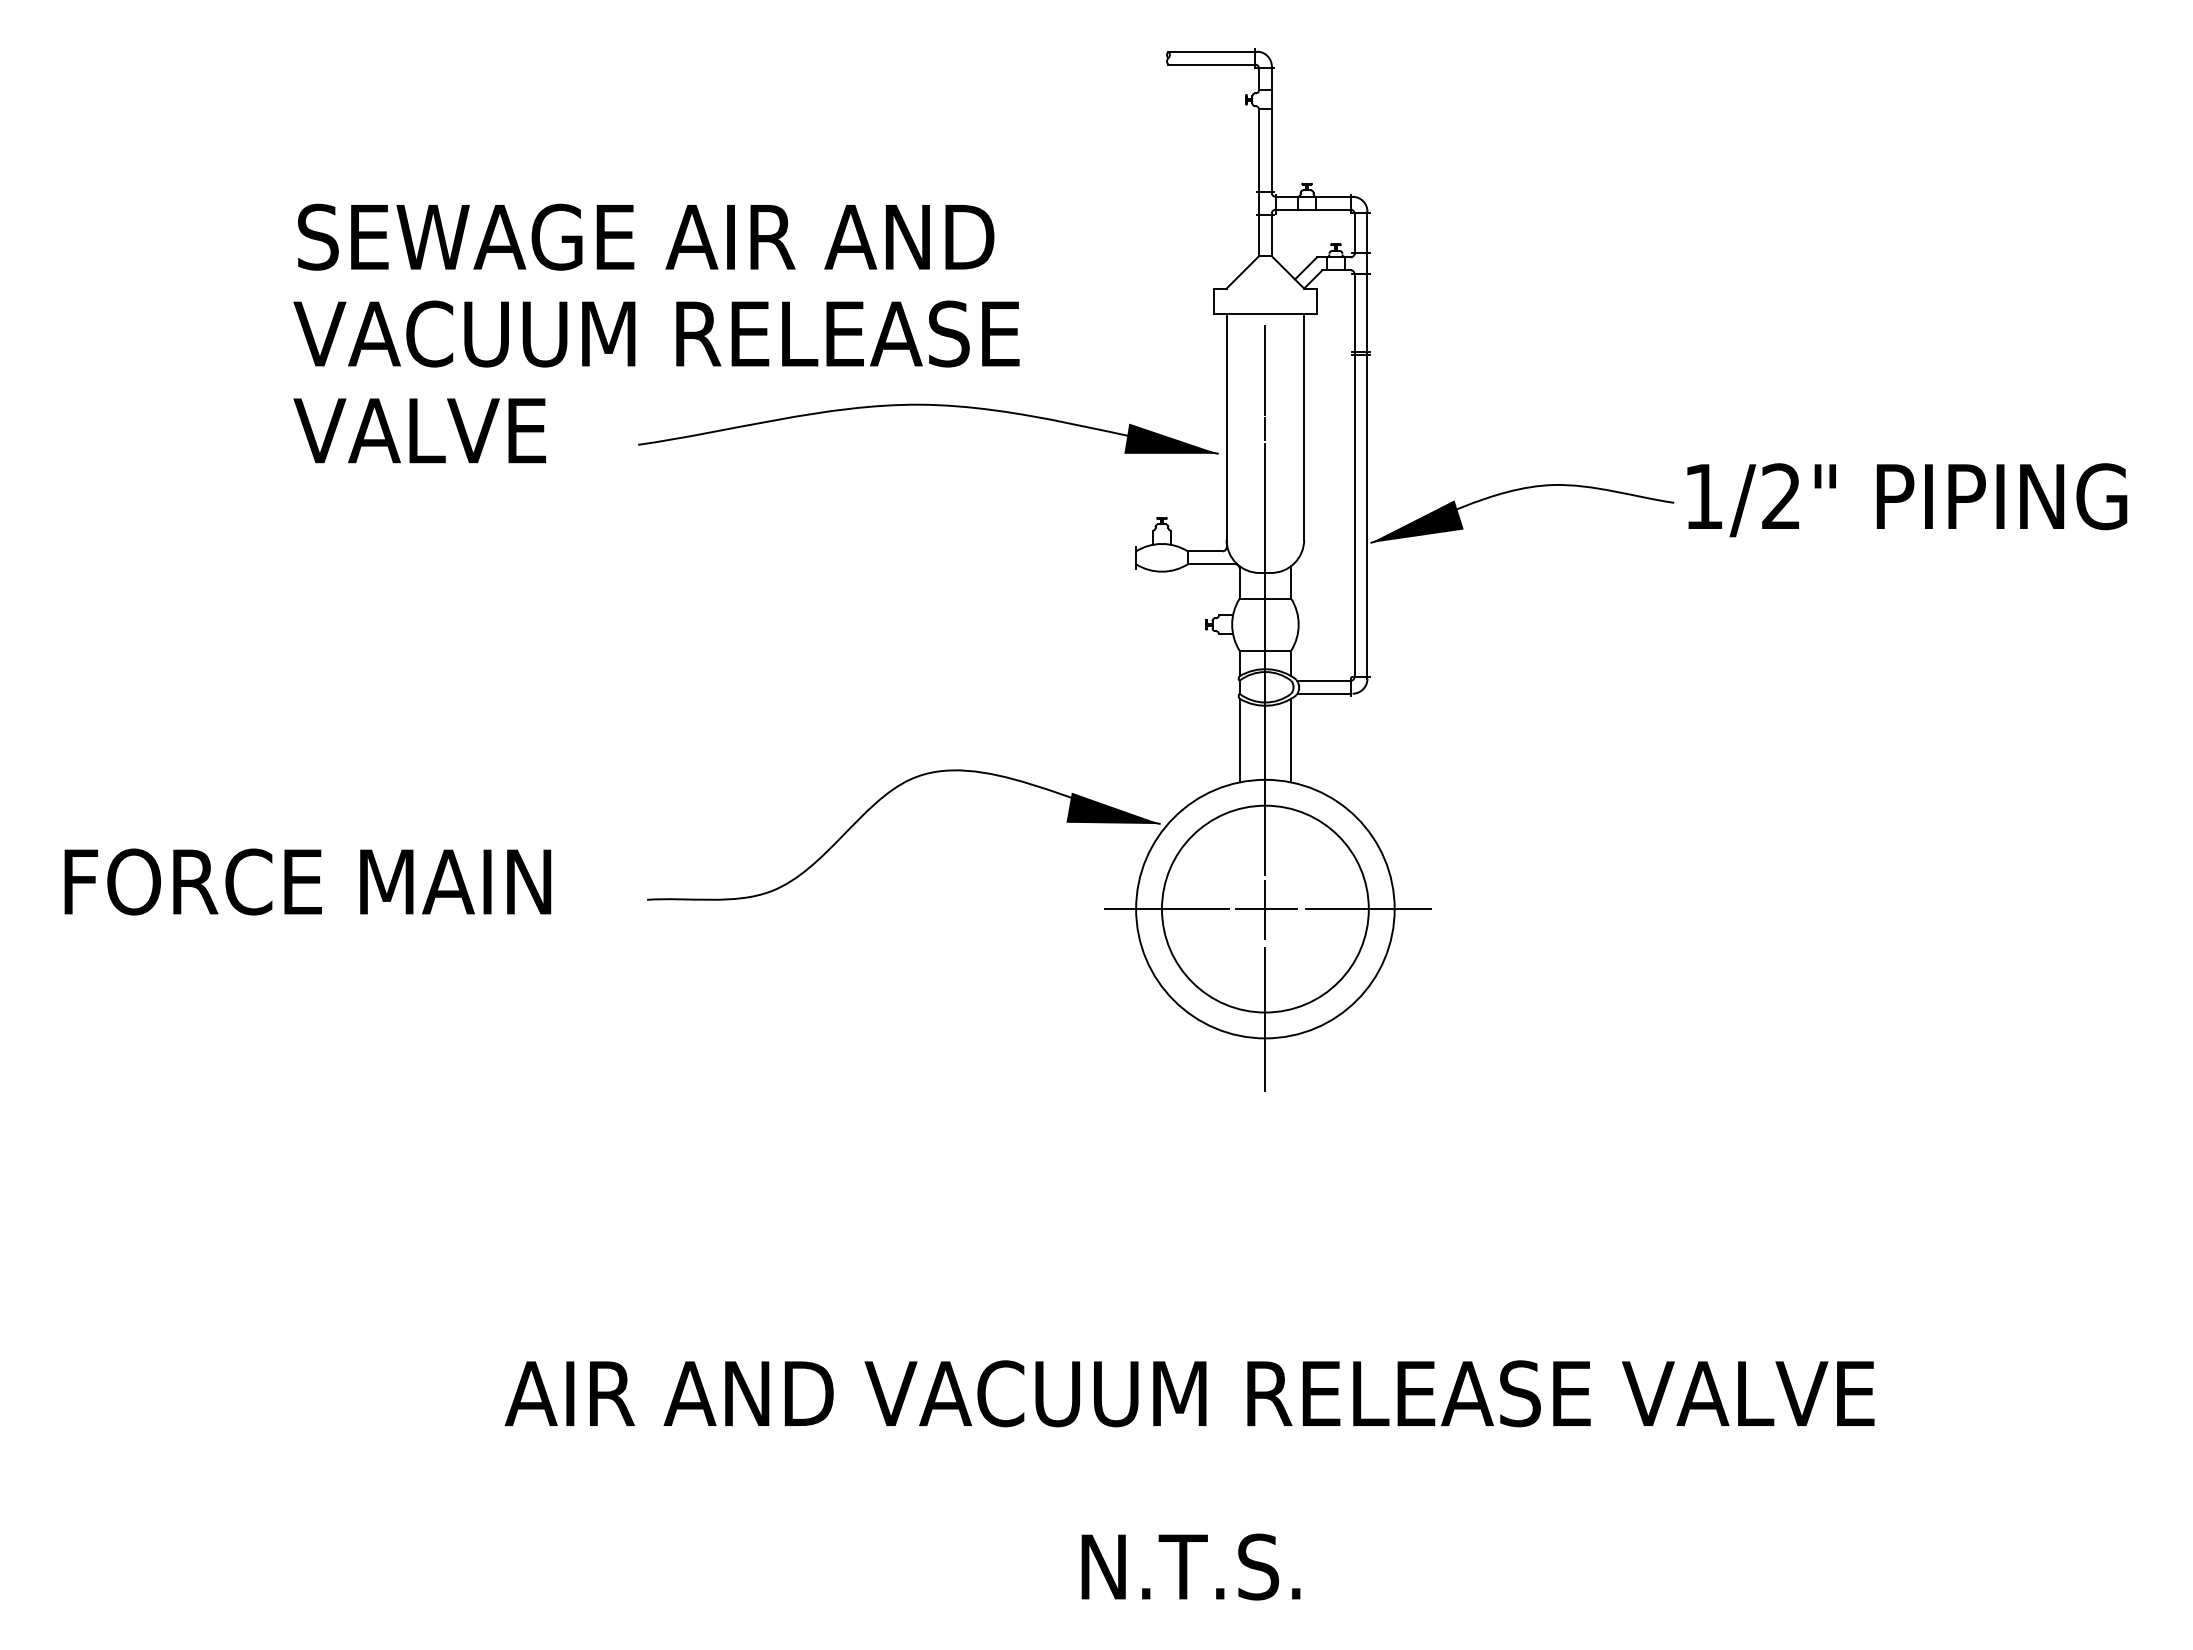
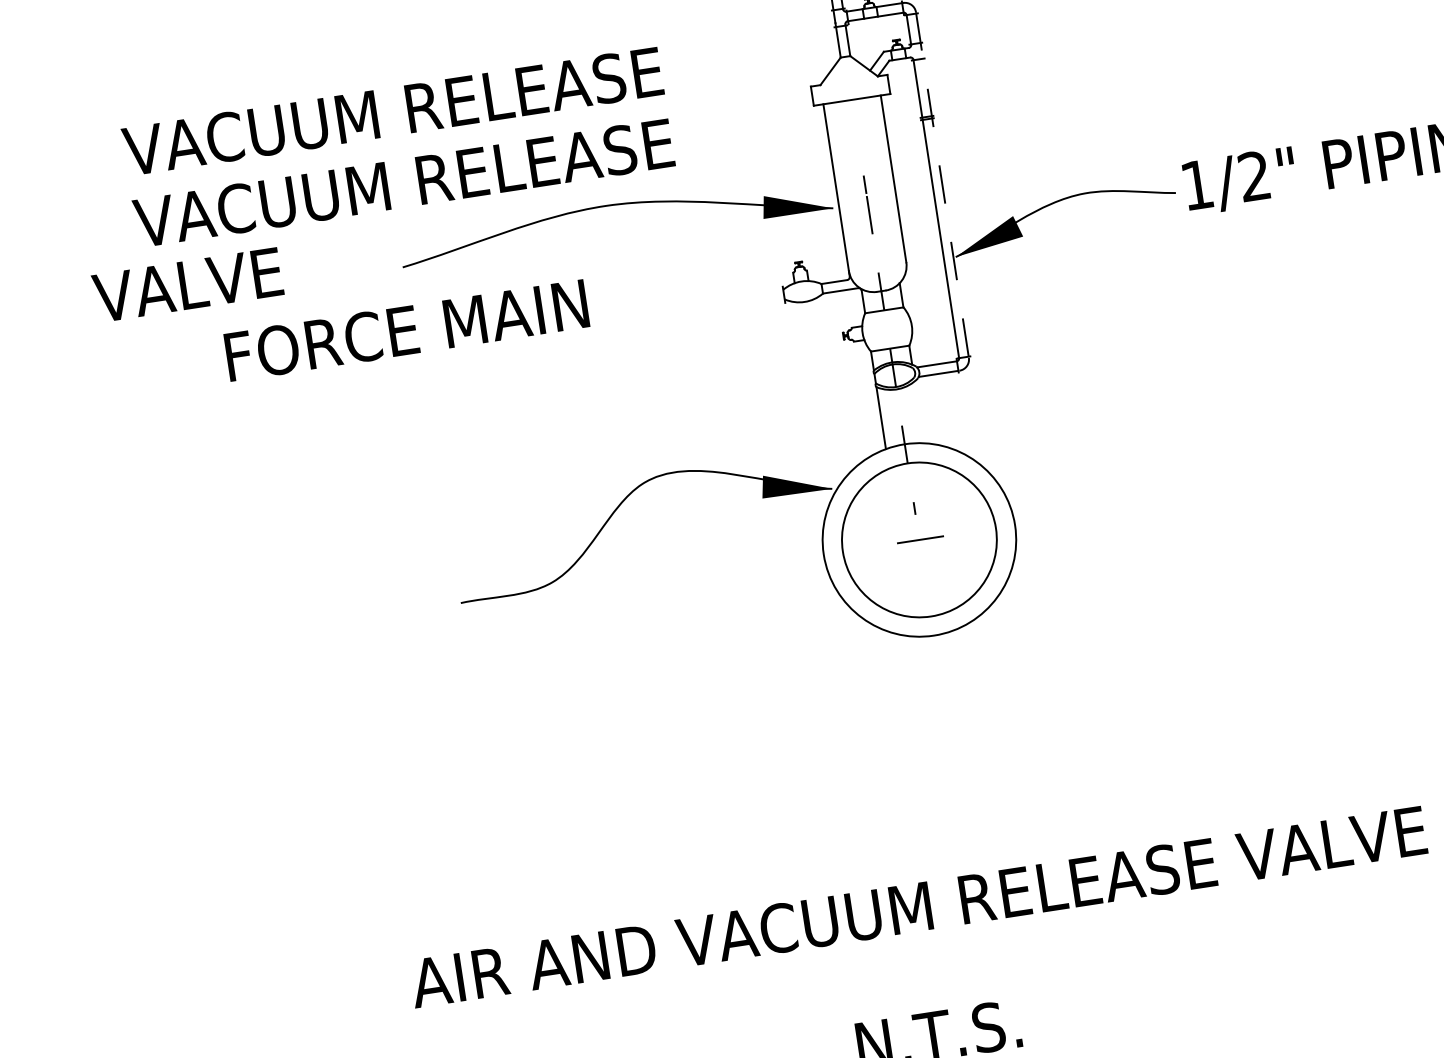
text: (656, 236) -> (392, 111), SEWAGE AIR AND -> VACUUM RELEASE
line: (1265, 370) -> (858, 141), removed
text: (419, 430) -> (187, 284), moved
line: (1367, 445) -> (942, 185), solid -> dashed
line: (1265, 660) -> (891, 355), solid -> dashed
line: (1291, 740) -> (919, 412), removed
text: (307, 881) -> (406, 330), moved
line: (1166, 909) -> (846, 551), removed
line: (1265, 909) -> (919, 540), removed
line: (1368, 909) -> (995, 528), removed
line: (1265, 1019) -> (932, 621), removed

